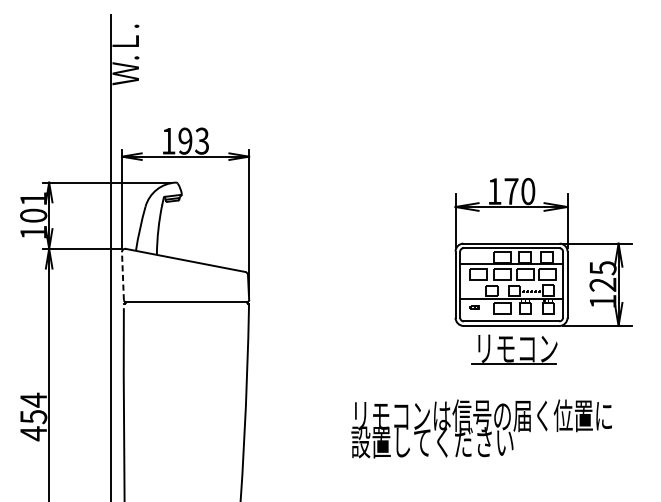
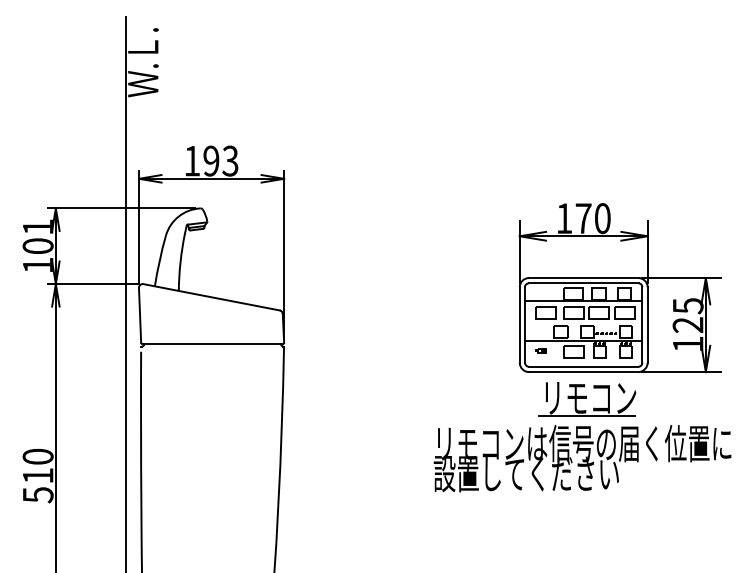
line: (123, 275) -> (140, 314), dashed -> solid
text: (33, 416) -> (37, 475), 454 -> 510
text: (481, 428) -> (582, 458), moved

